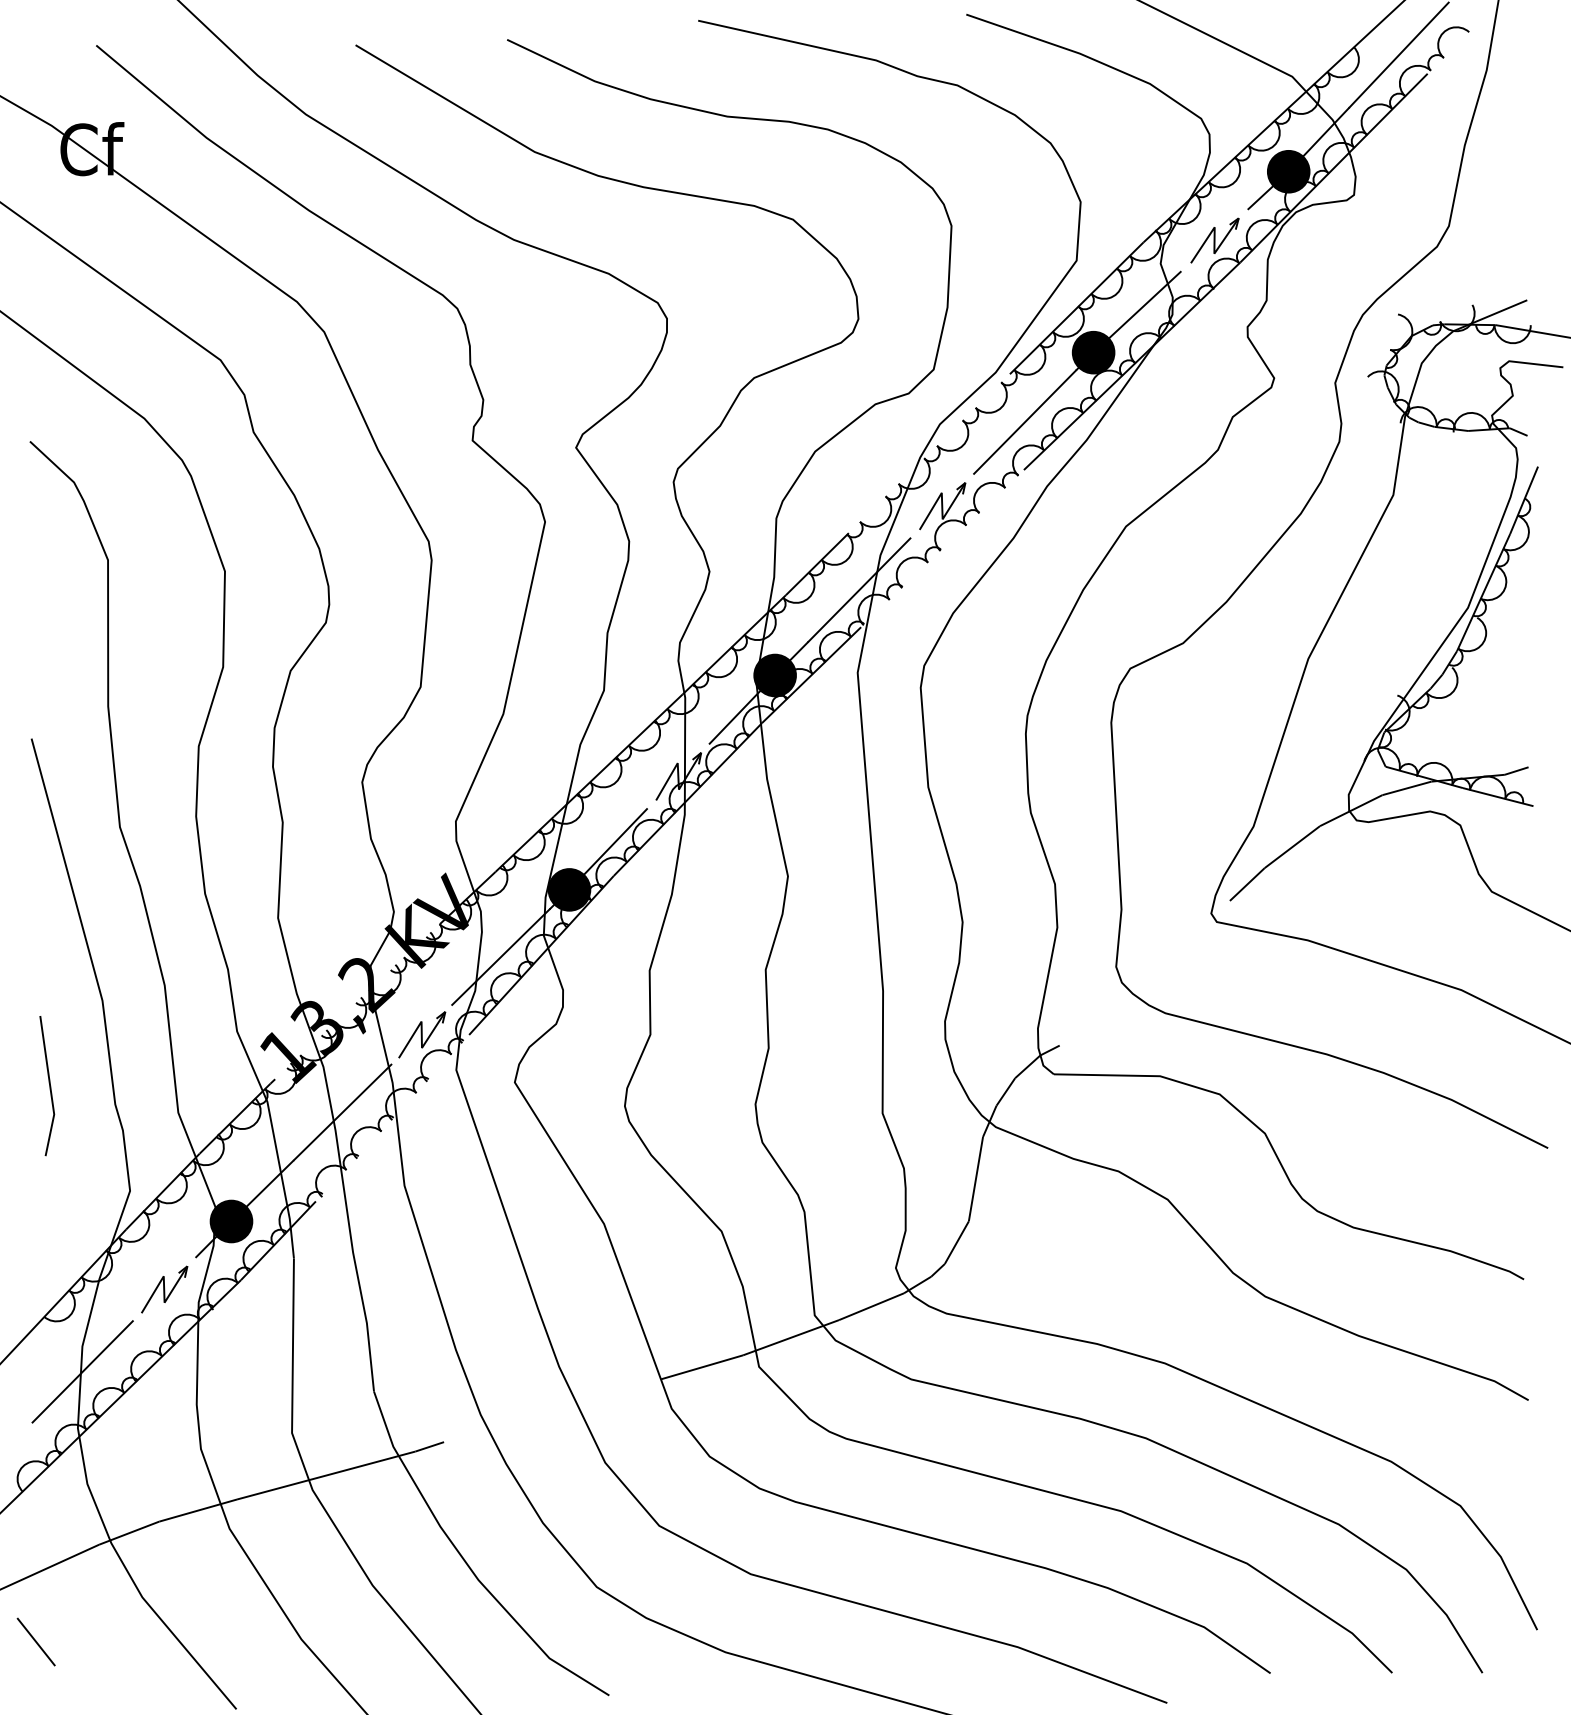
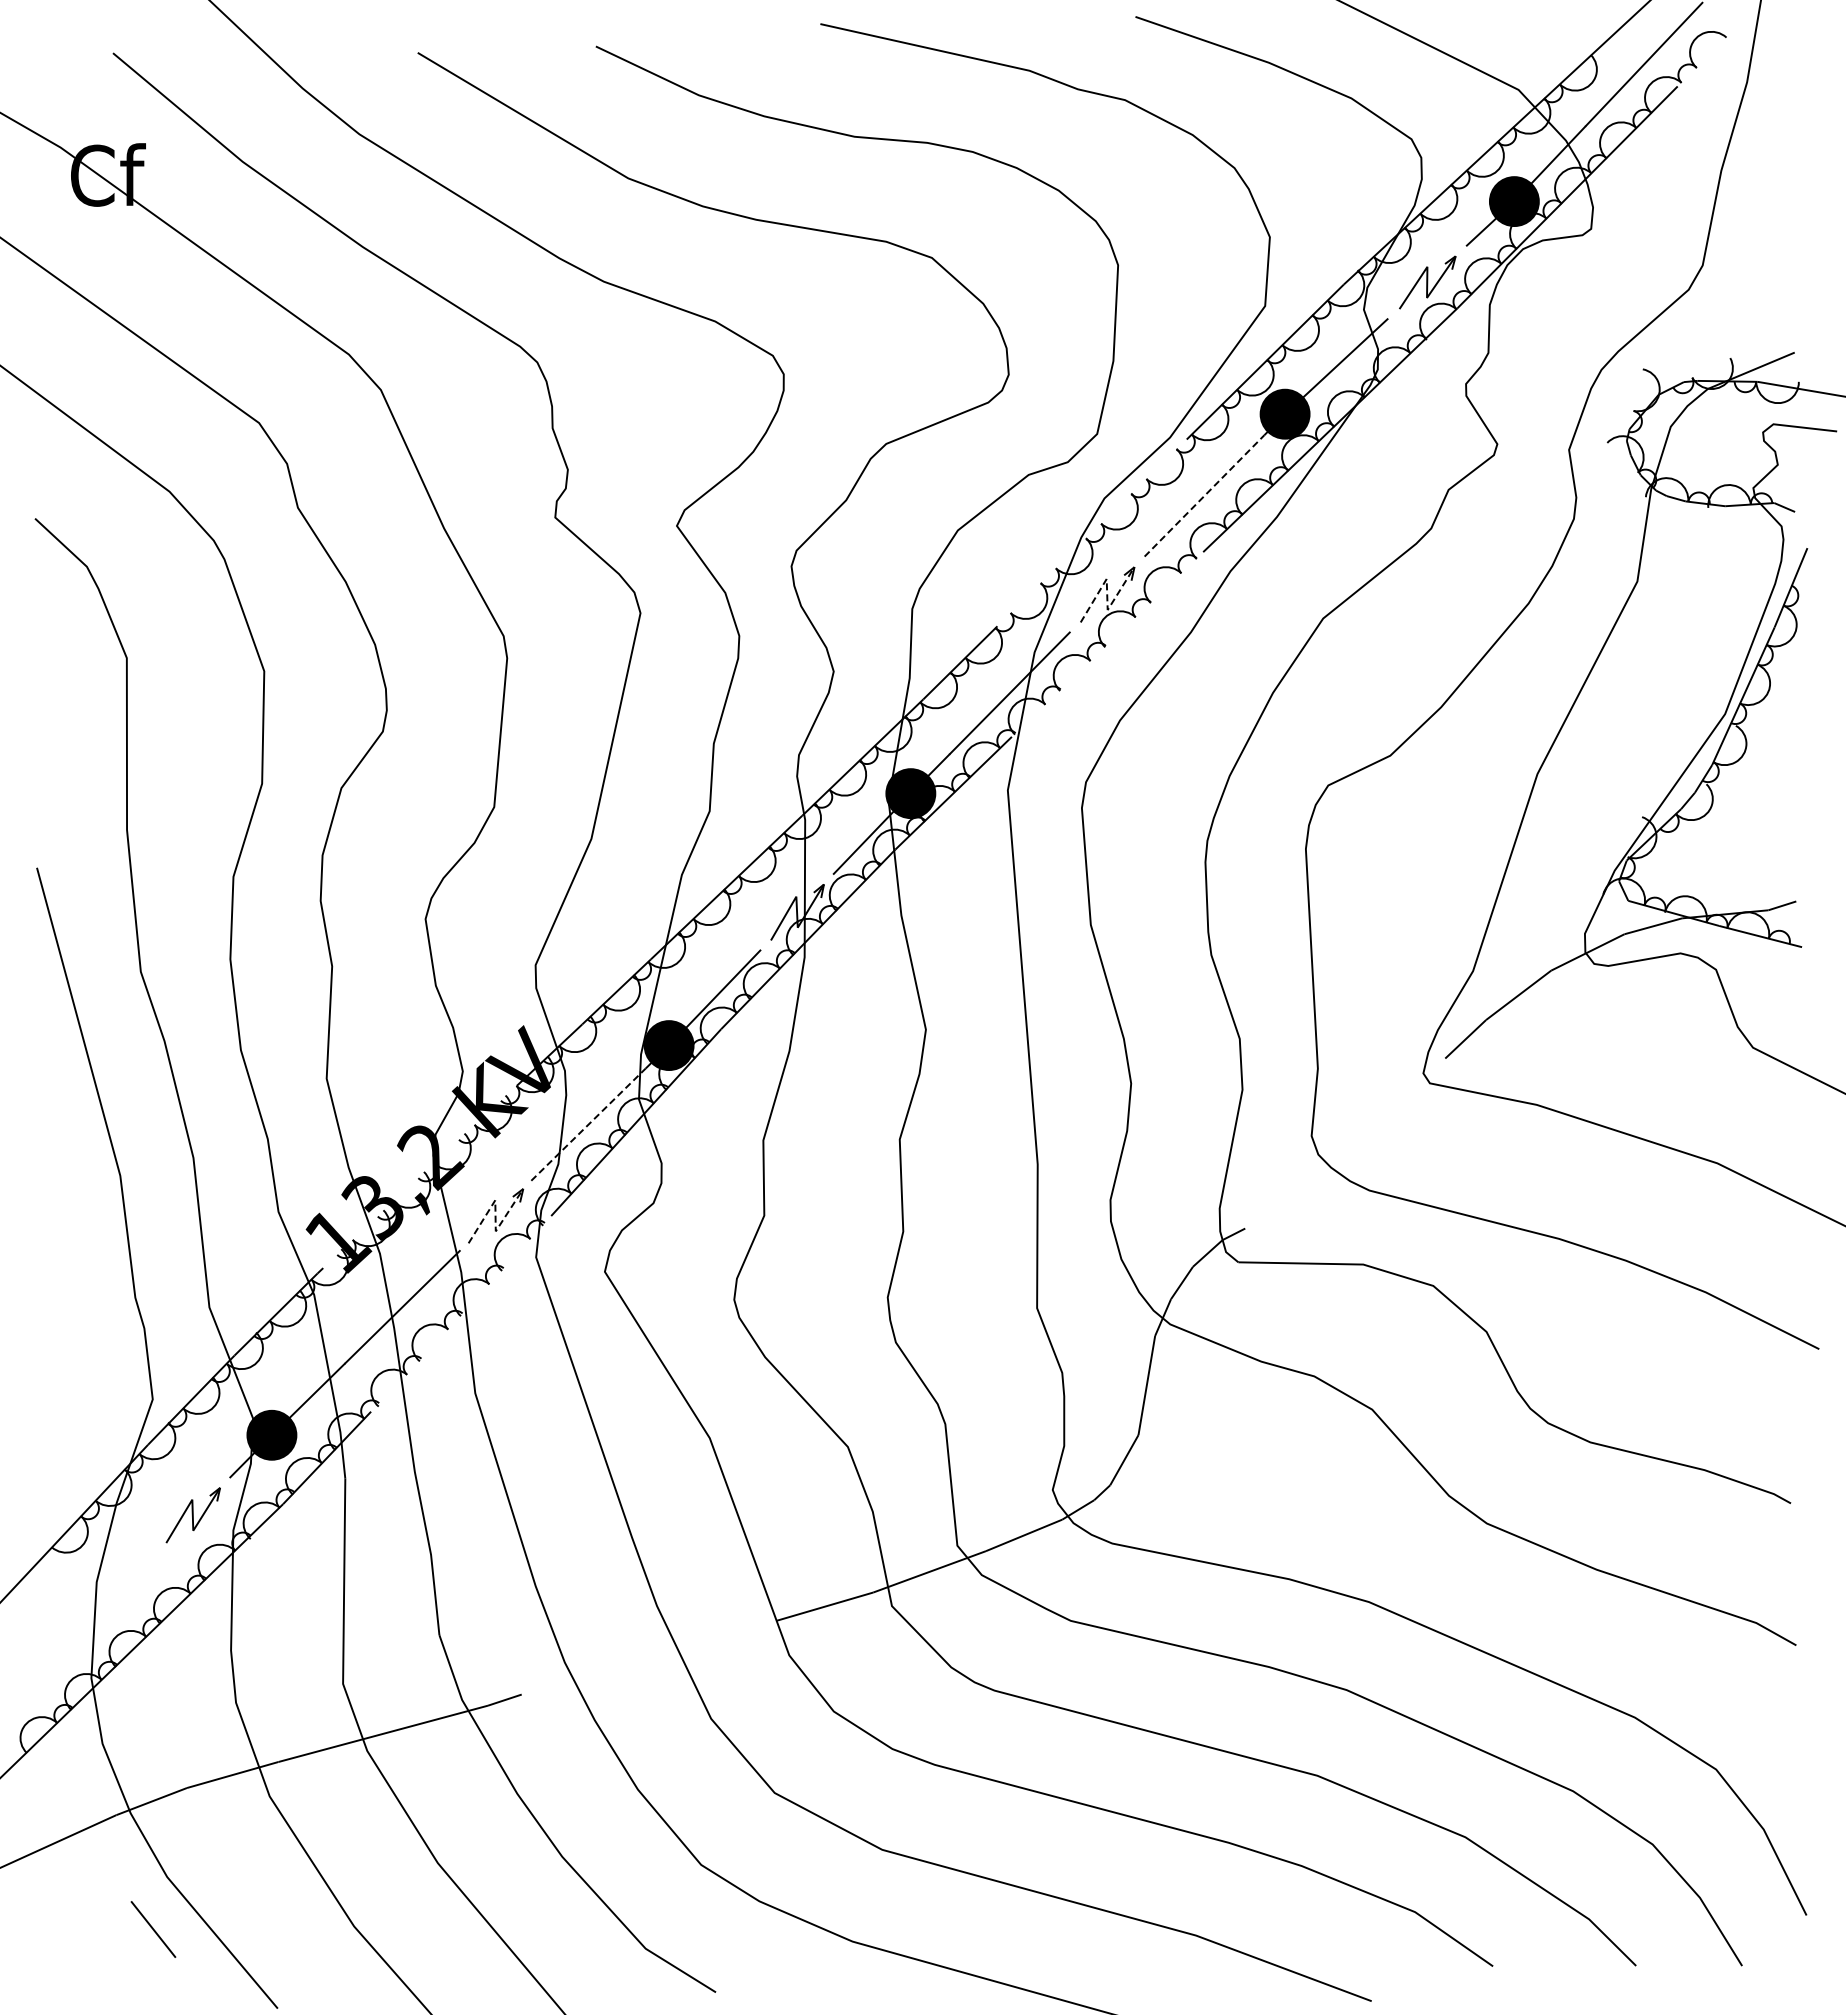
line: (1025, 421) -> (1204, 495), solid -> dashed
line: (942, 506) -> (1107, 594), solid -> dashed
line: (500, 957) -> (588, 1124), solid -> dashed
line: (421, 1034) -> (495, 1215), solid -> dashed
line: (49, 1085) -> (57, 1275), removed
line: (83, 1371) -> (97, 1611), removed
line: (36, 1642) -> (153, 1929), moved

